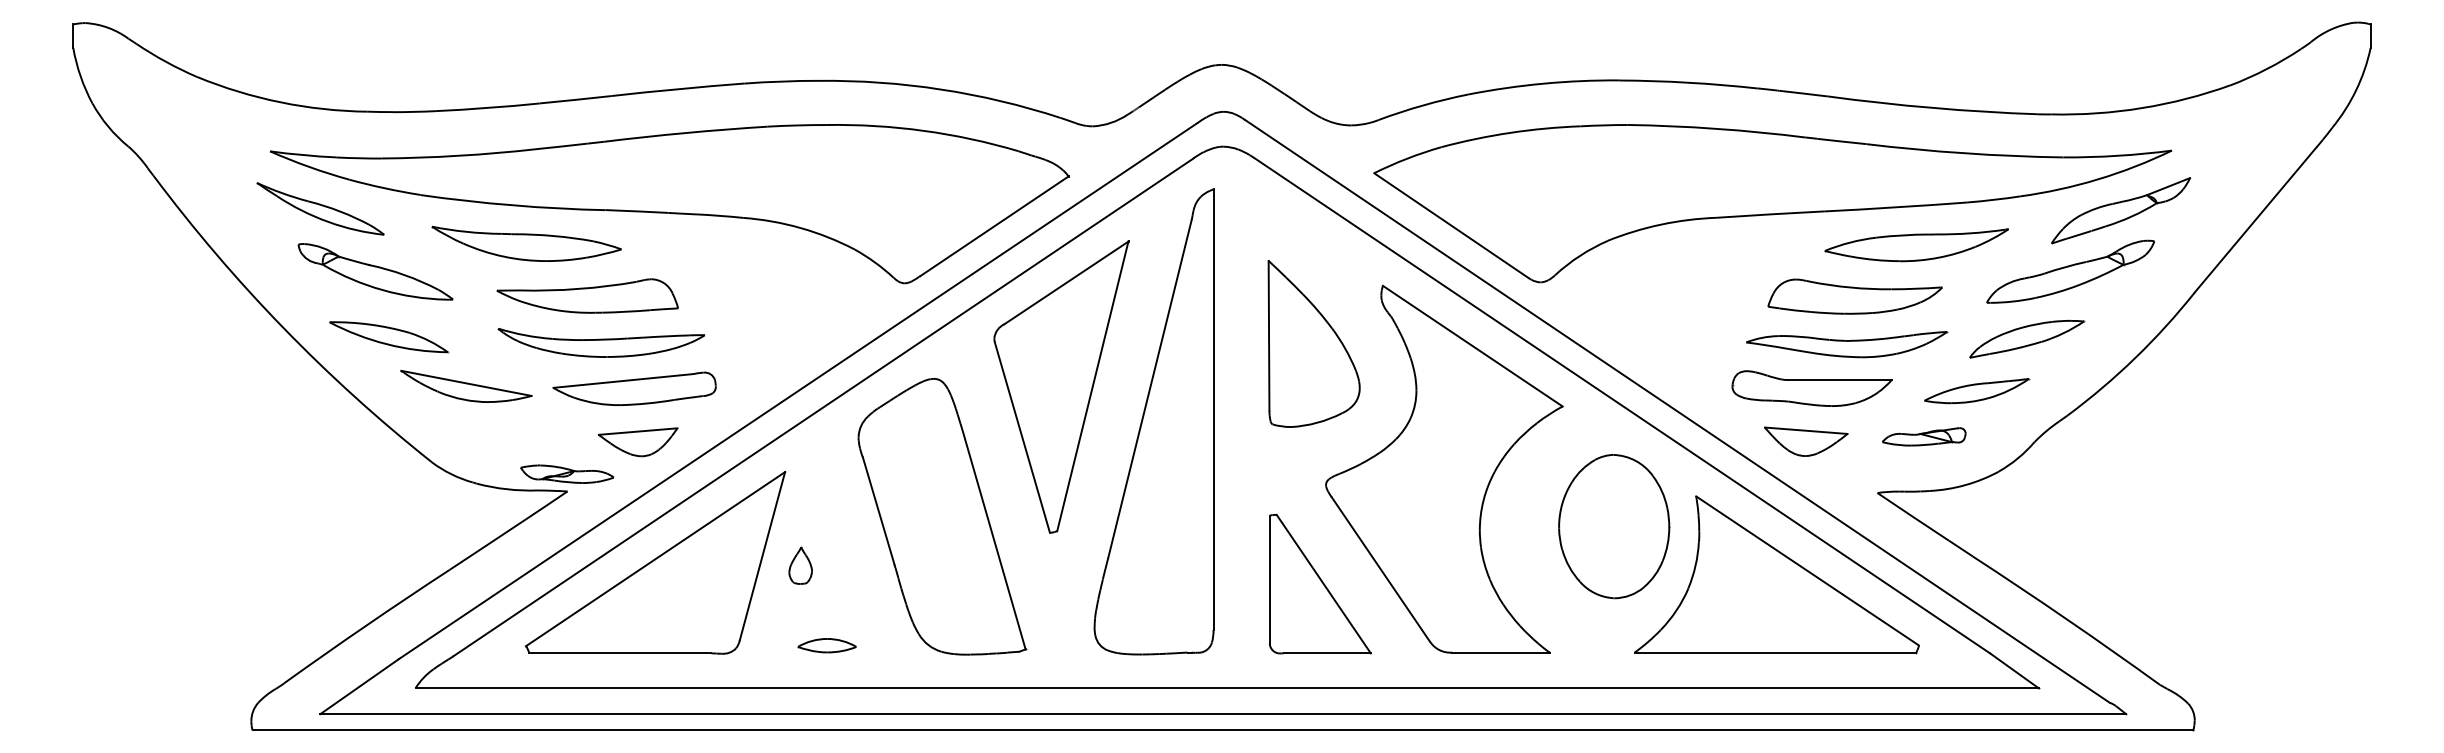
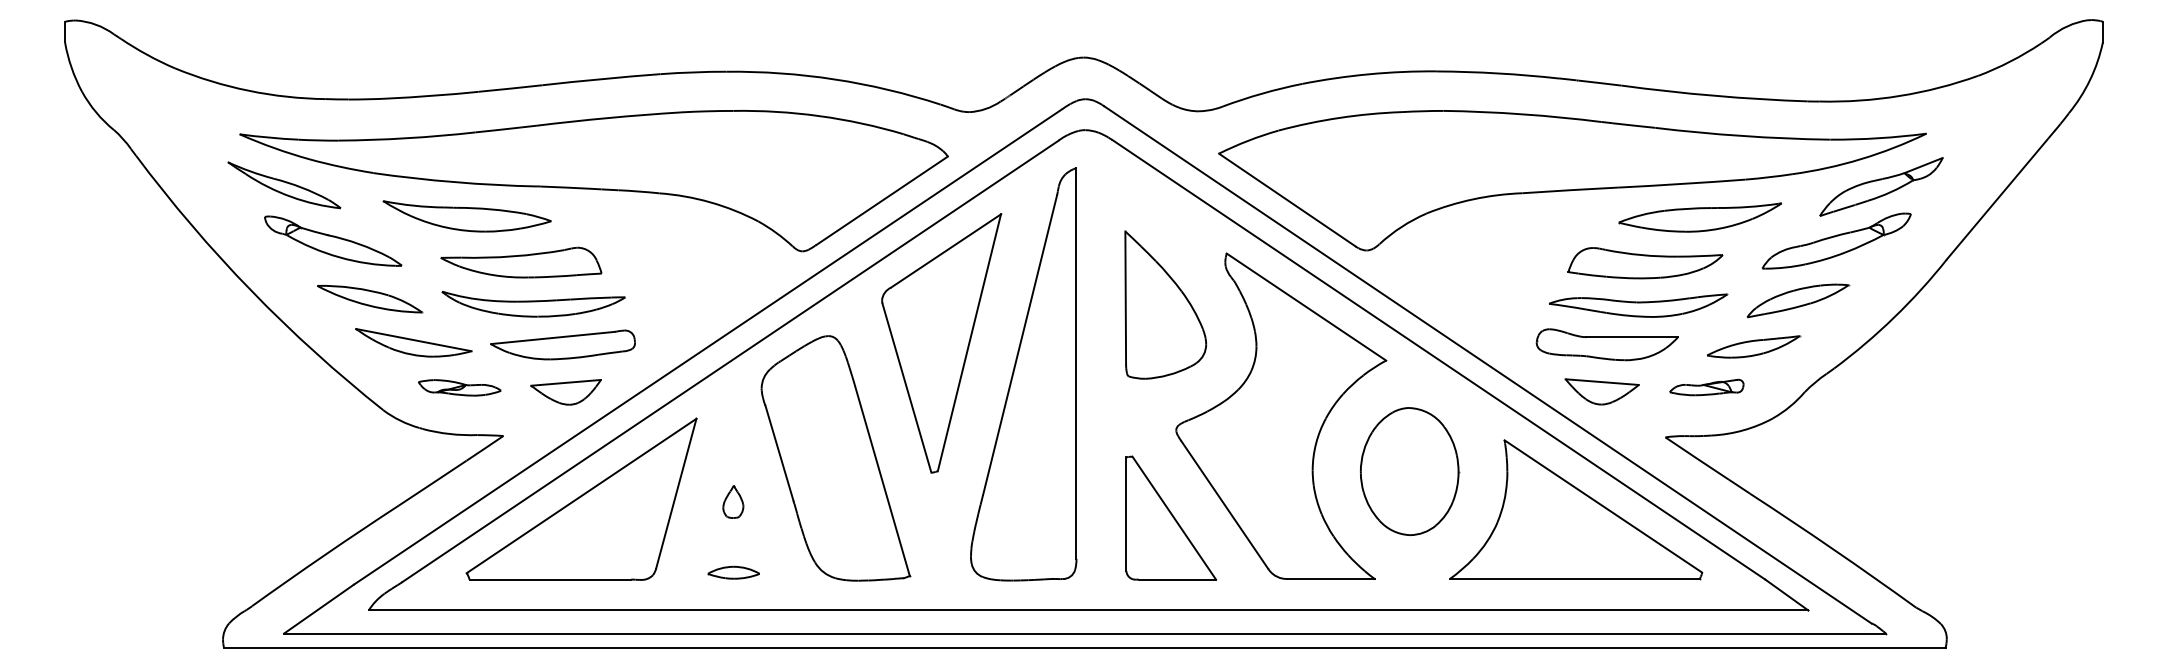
part: (389, 337) -> (370, 299), moved
part: (567, 473) -> (459, 387), moved
part: (1614, 526) -> (1409, 471), moved
part: (800, 565) -> (733, 501), moved

